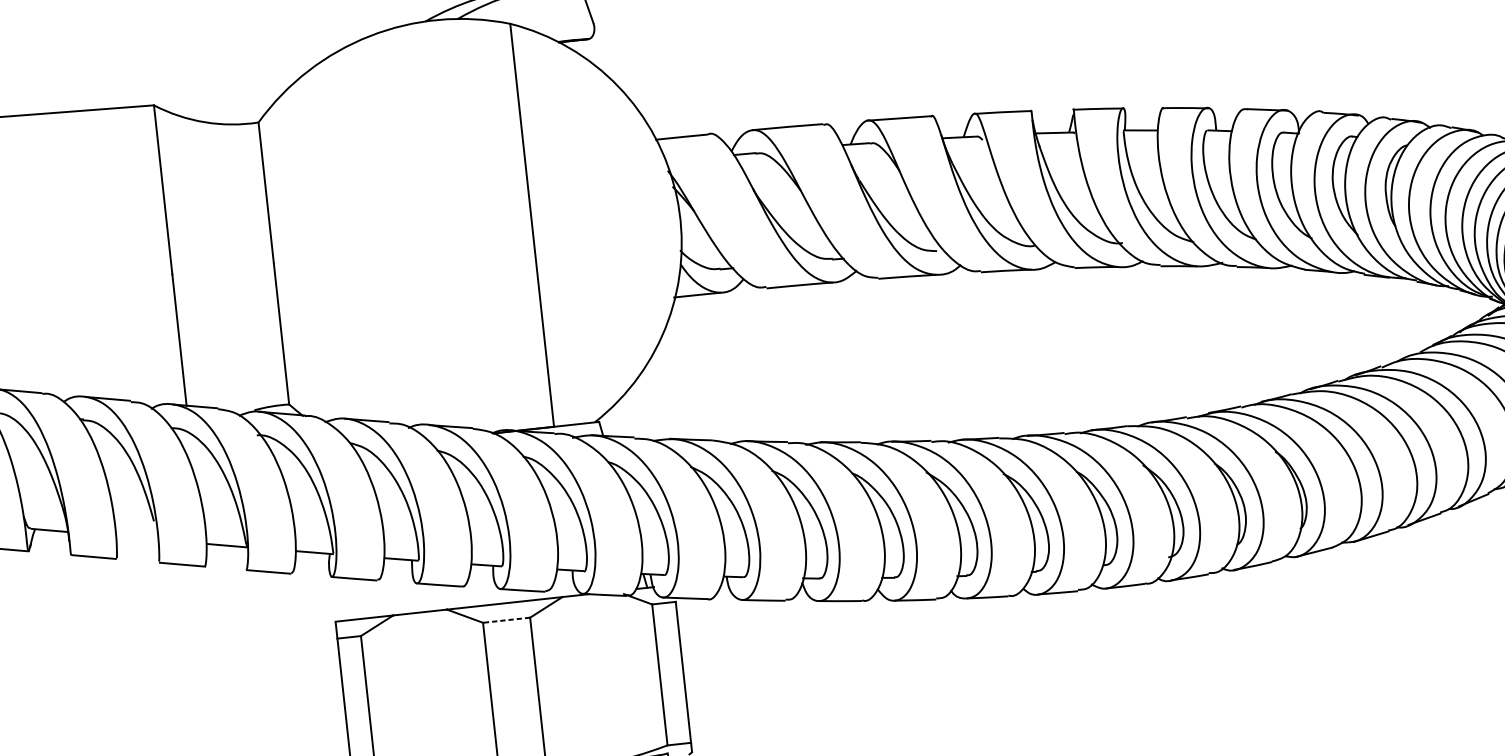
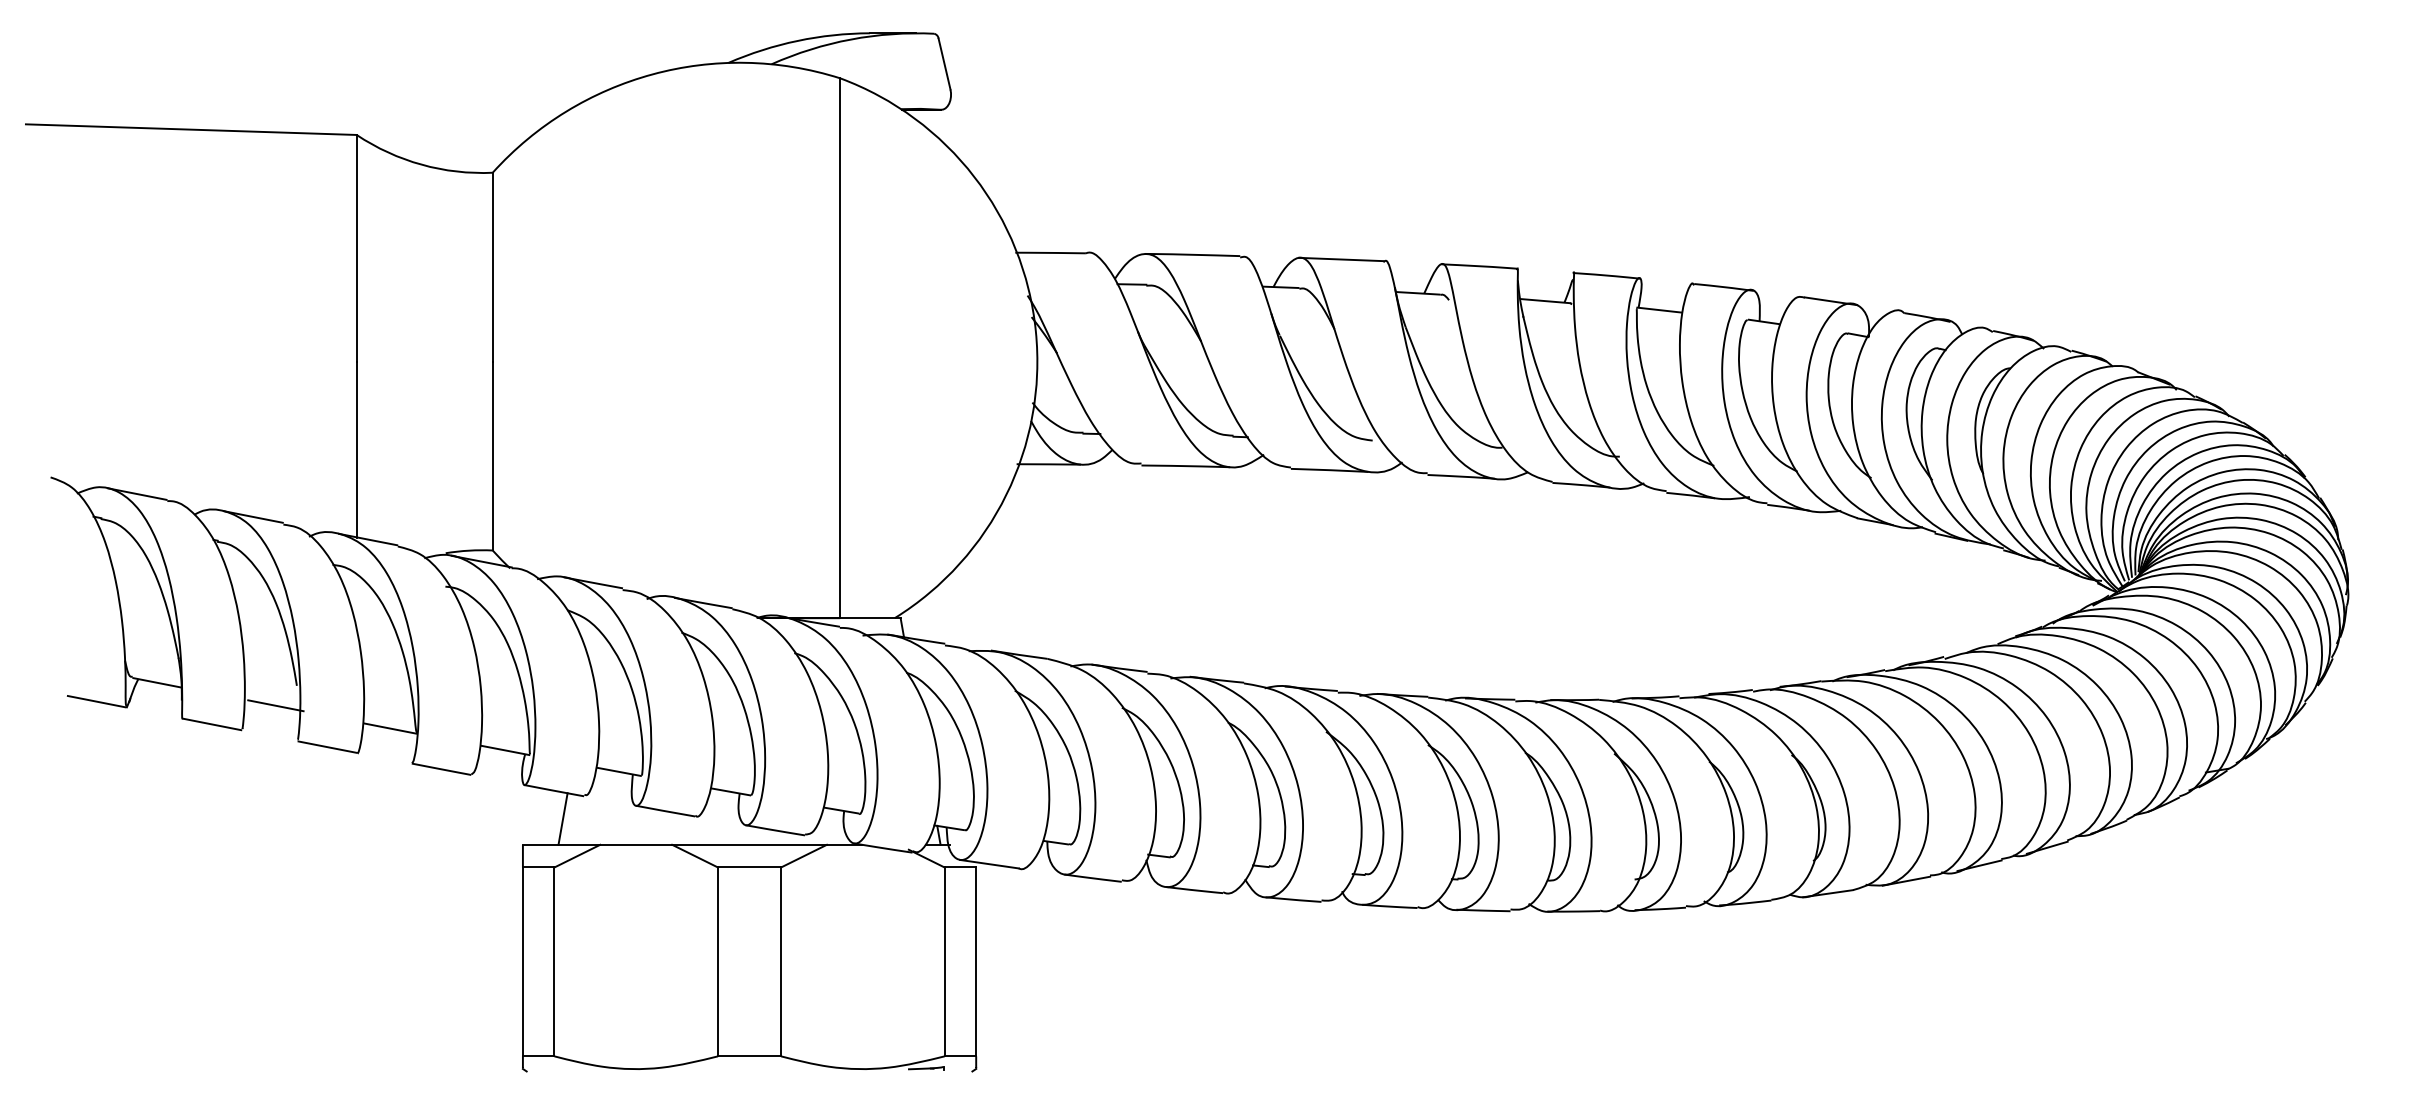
line: (139, 537) -> (275, 705), added
line: (363, 598) -> (562, 818), added
line: (506, 620) -> (749, 867), dashed -> solid

